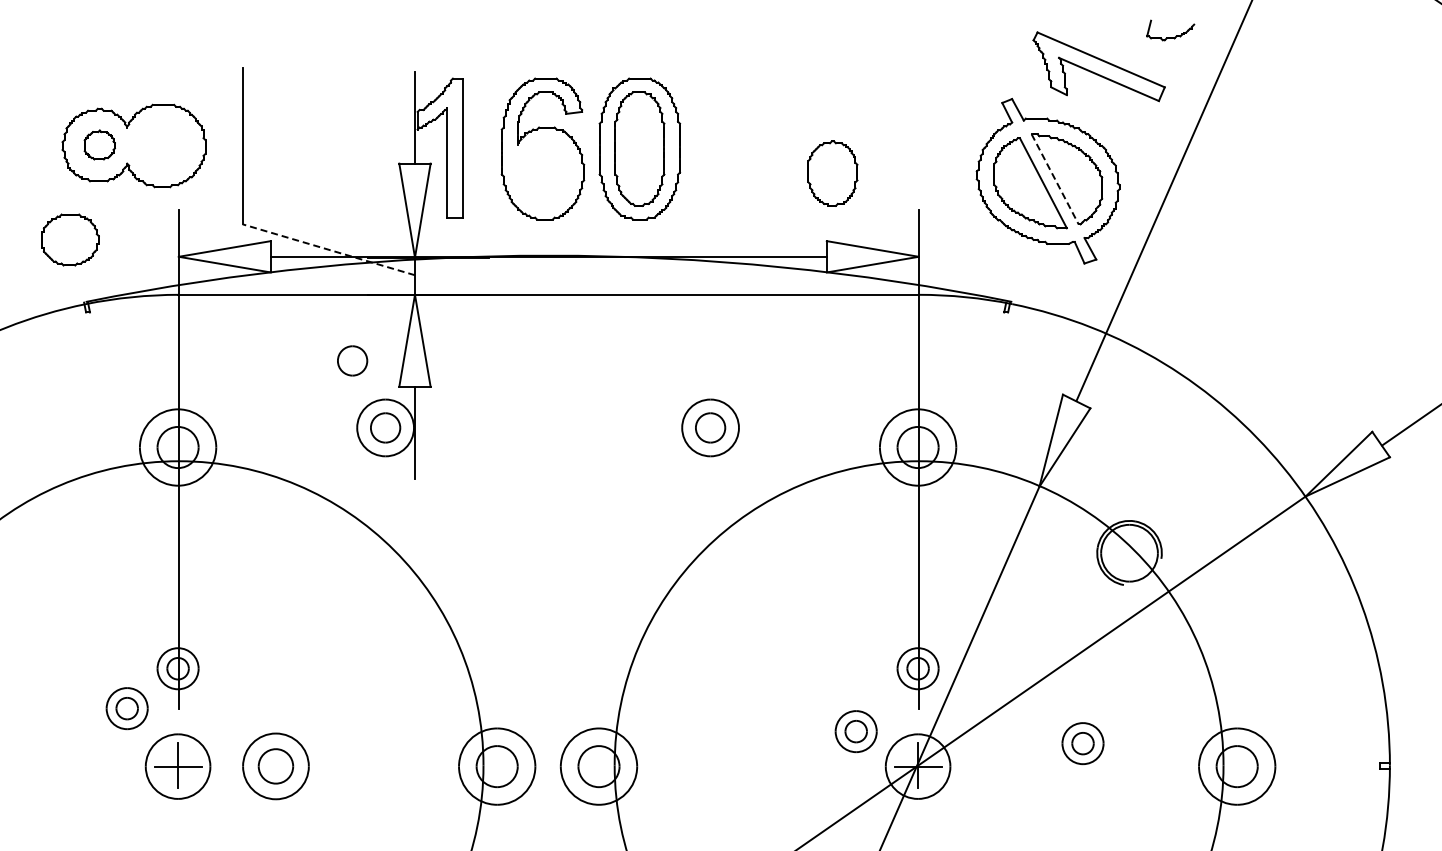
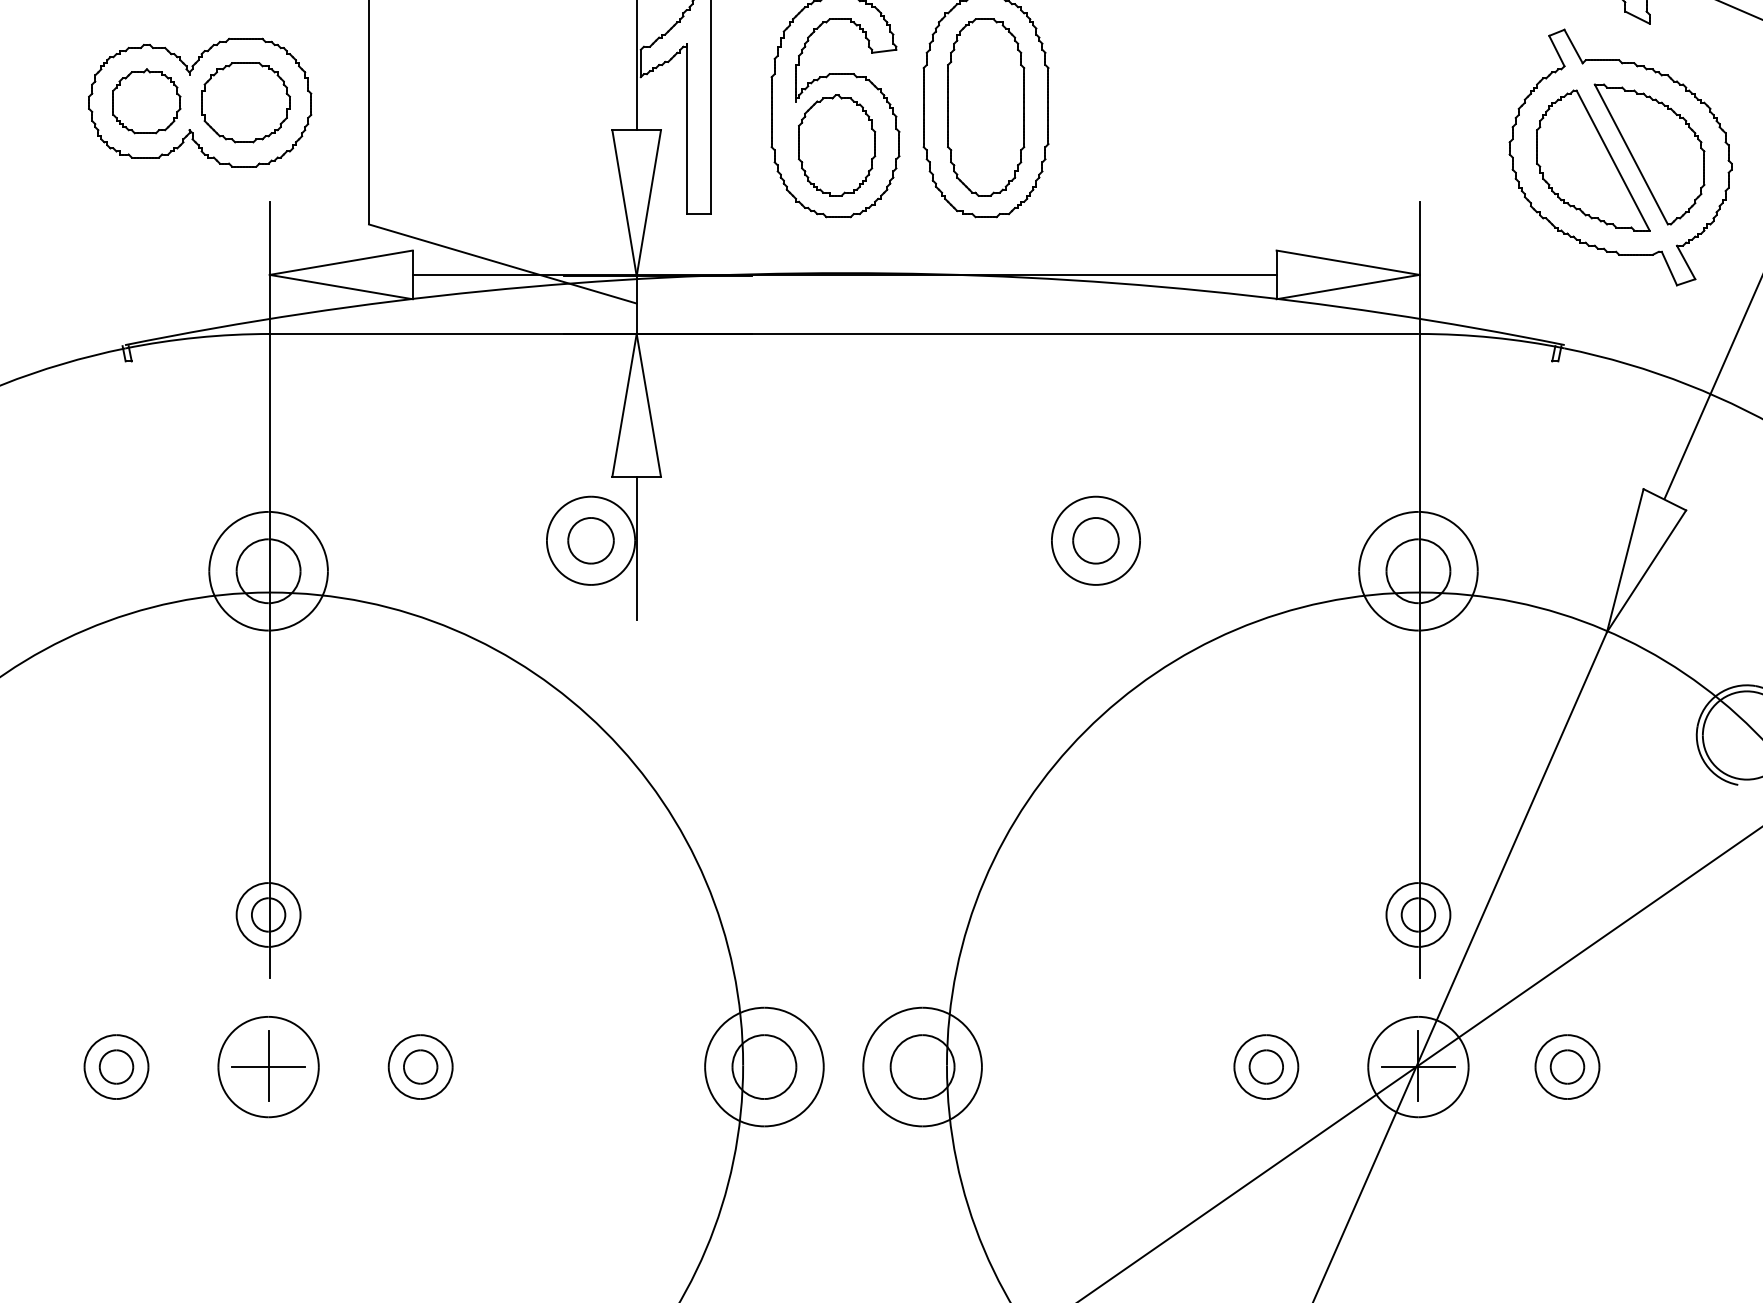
part: (99, 144) -> (146, 100), size x1.43
part: (832, 173) -> (836, 145), moved
line: (1055, 179) -> (1631, 154), dashed -> solid
part: (70, 239) -> (245, 101), moved
line: (328, 249) -> (502, 263), dashed -> solid
part: (352, 360) -> (539, 436), removed
part: (126, 708) -> (115, 1066), moved
part: (855, 731) -> (1265, 1066), moved
part: (1082, 743) -> (1566, 1066), moved
part: (275, 766) -> (419, 1066), size x0.62

